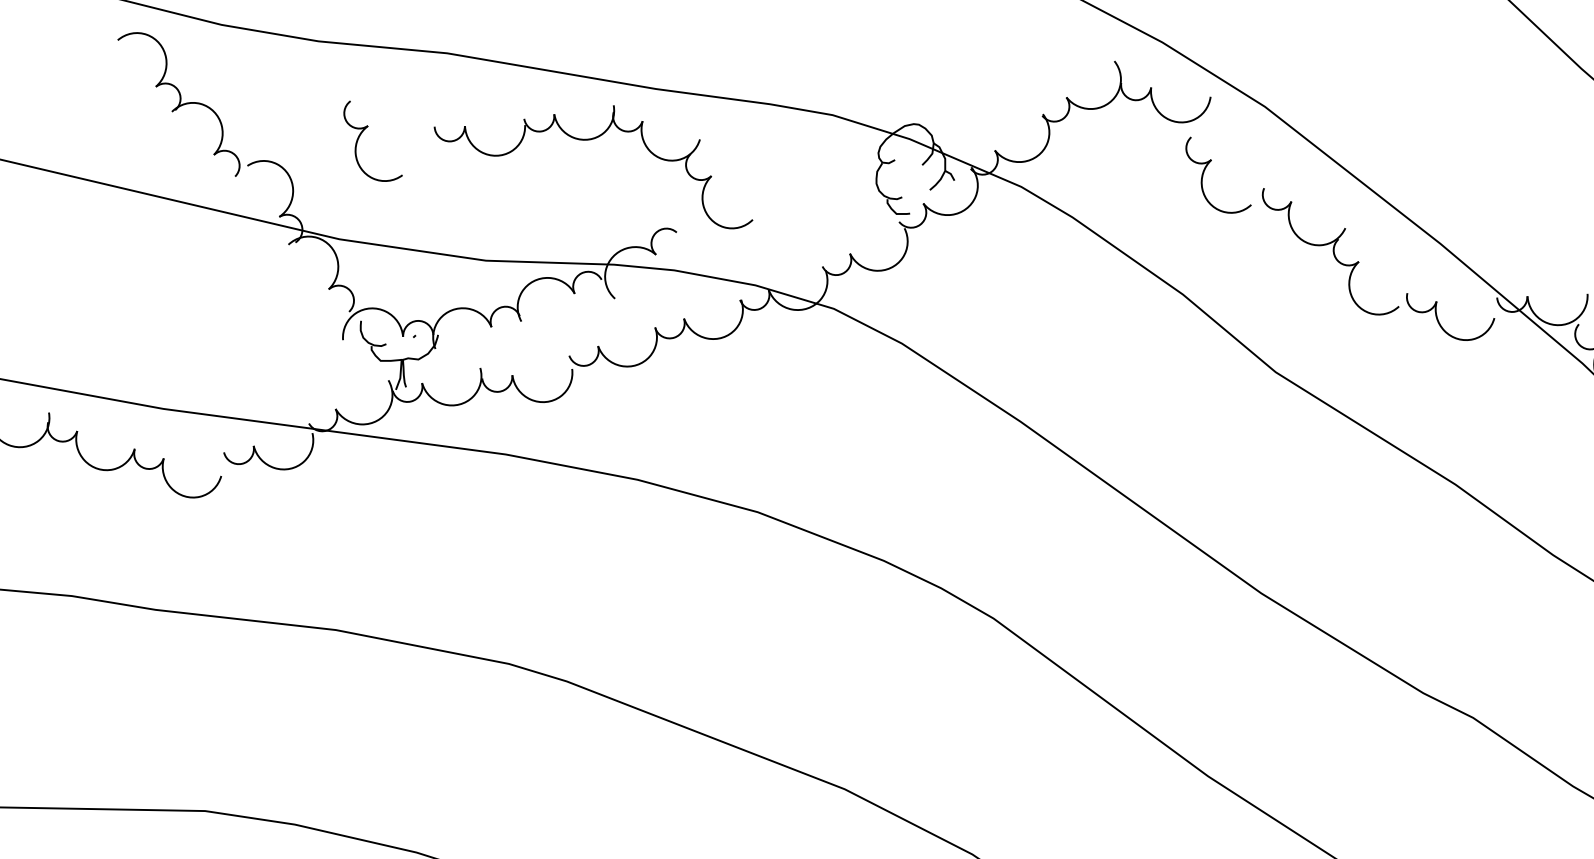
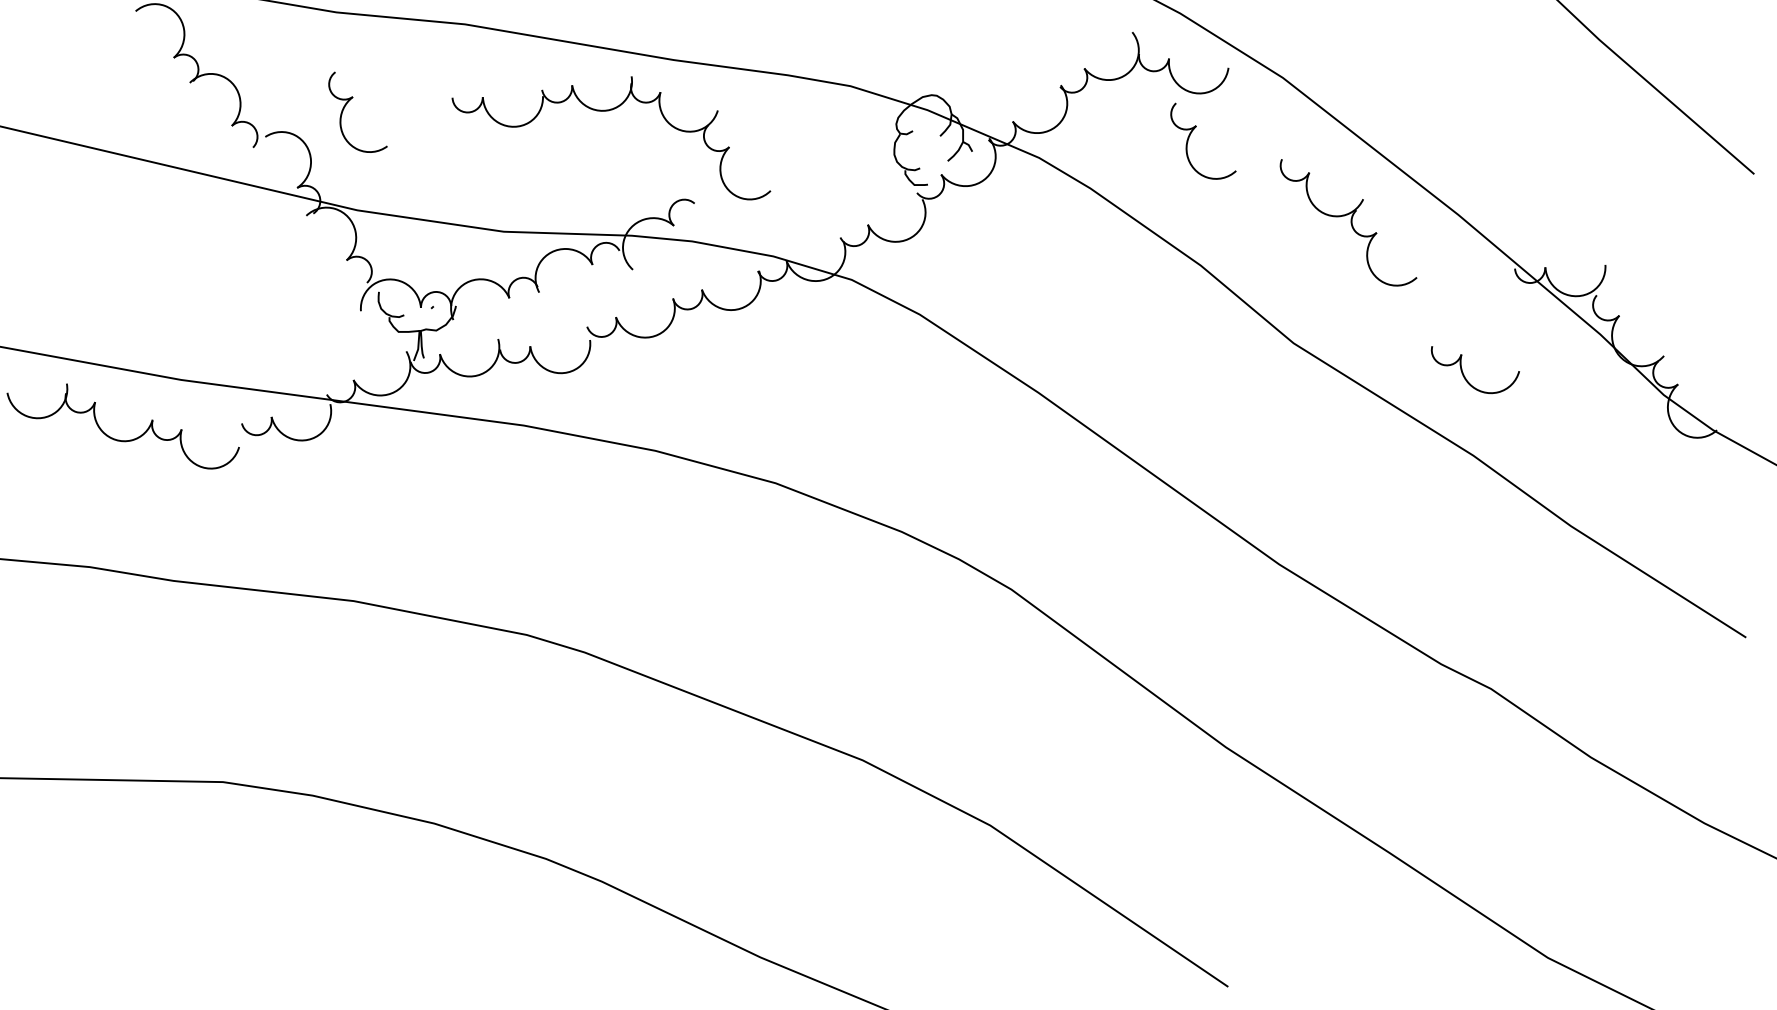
part: (361, 134) -> (346, 105), moved
part: (1207, 166) -> (1192, 132), moved
part: (1439, 321) -> (1464, 374), moved

